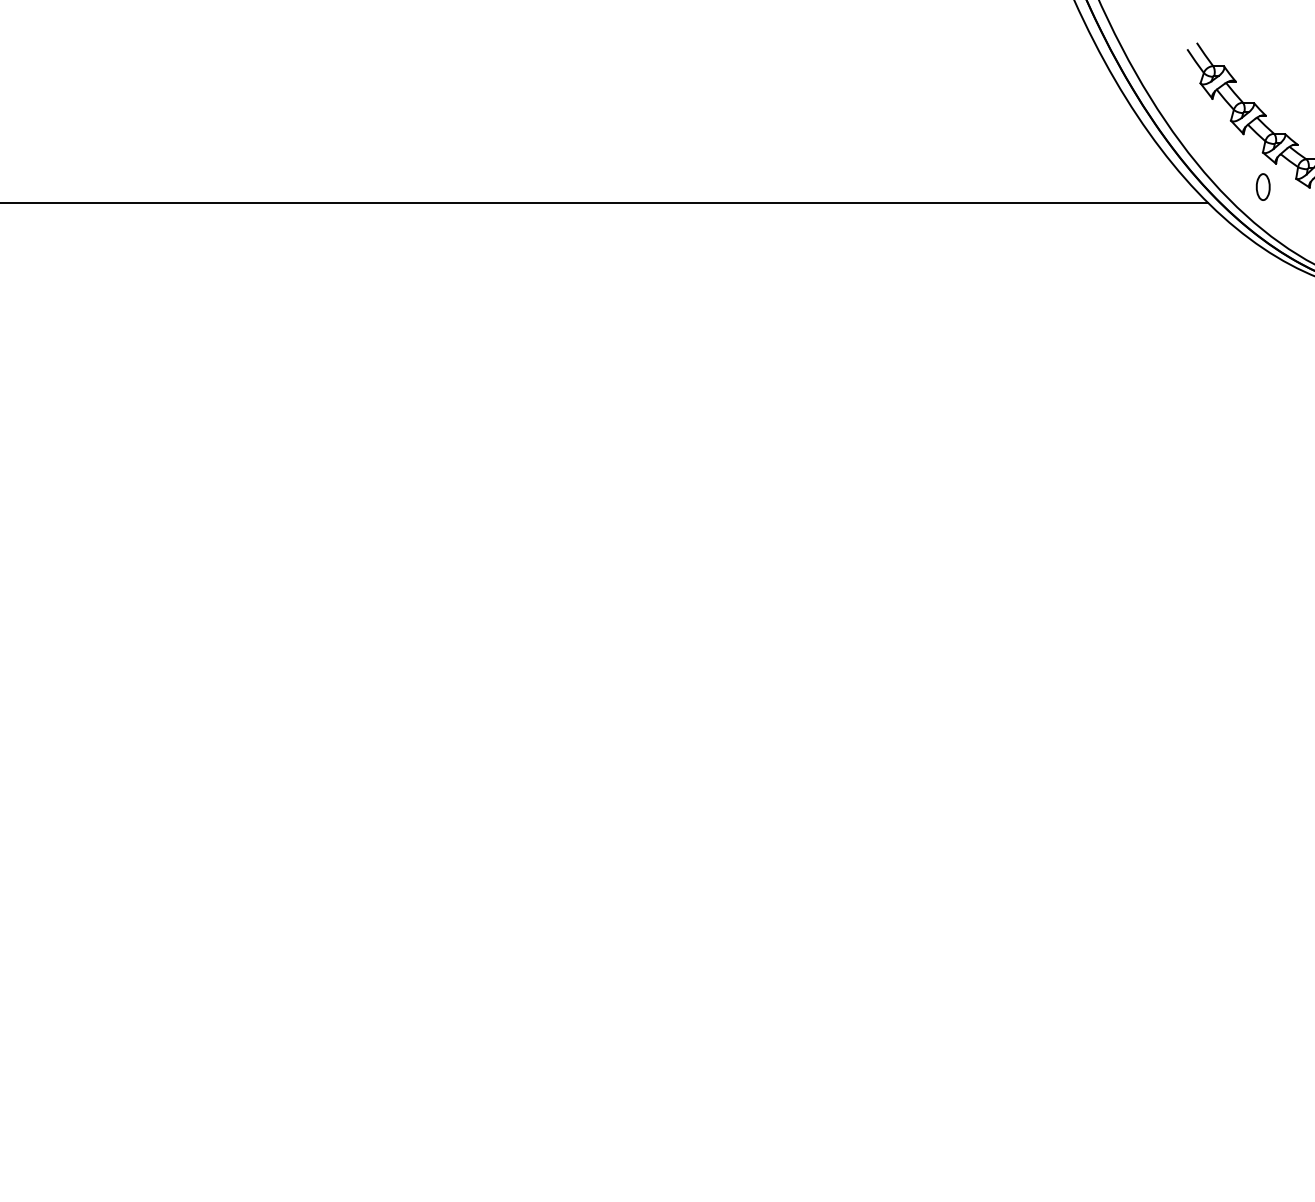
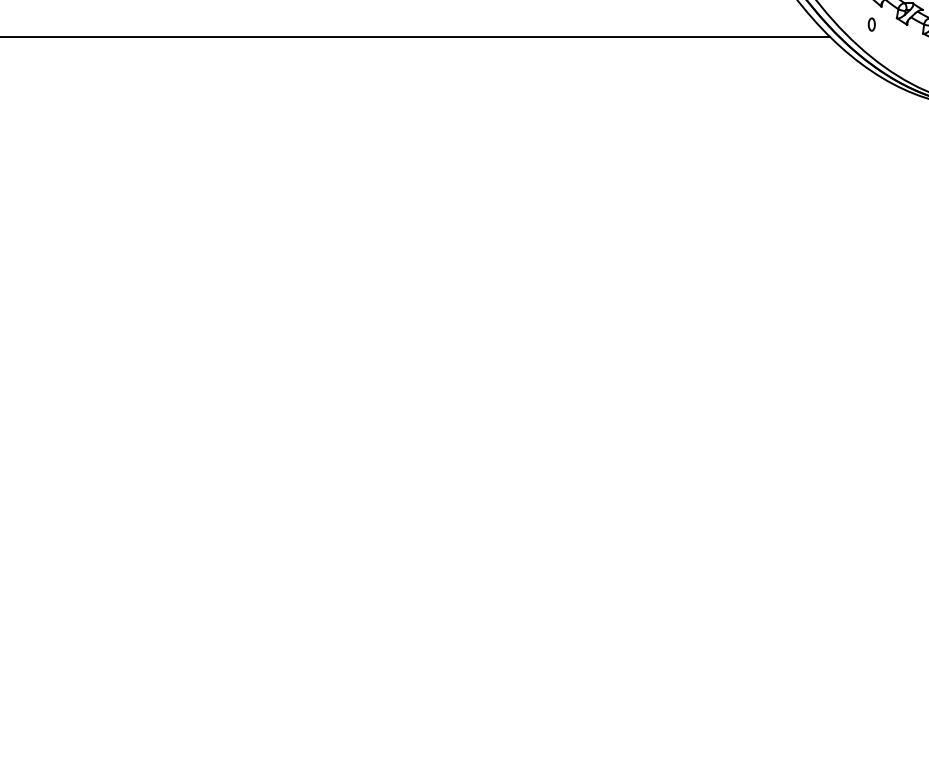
part: (1263, 187) -> (871, 24), size x0.62

